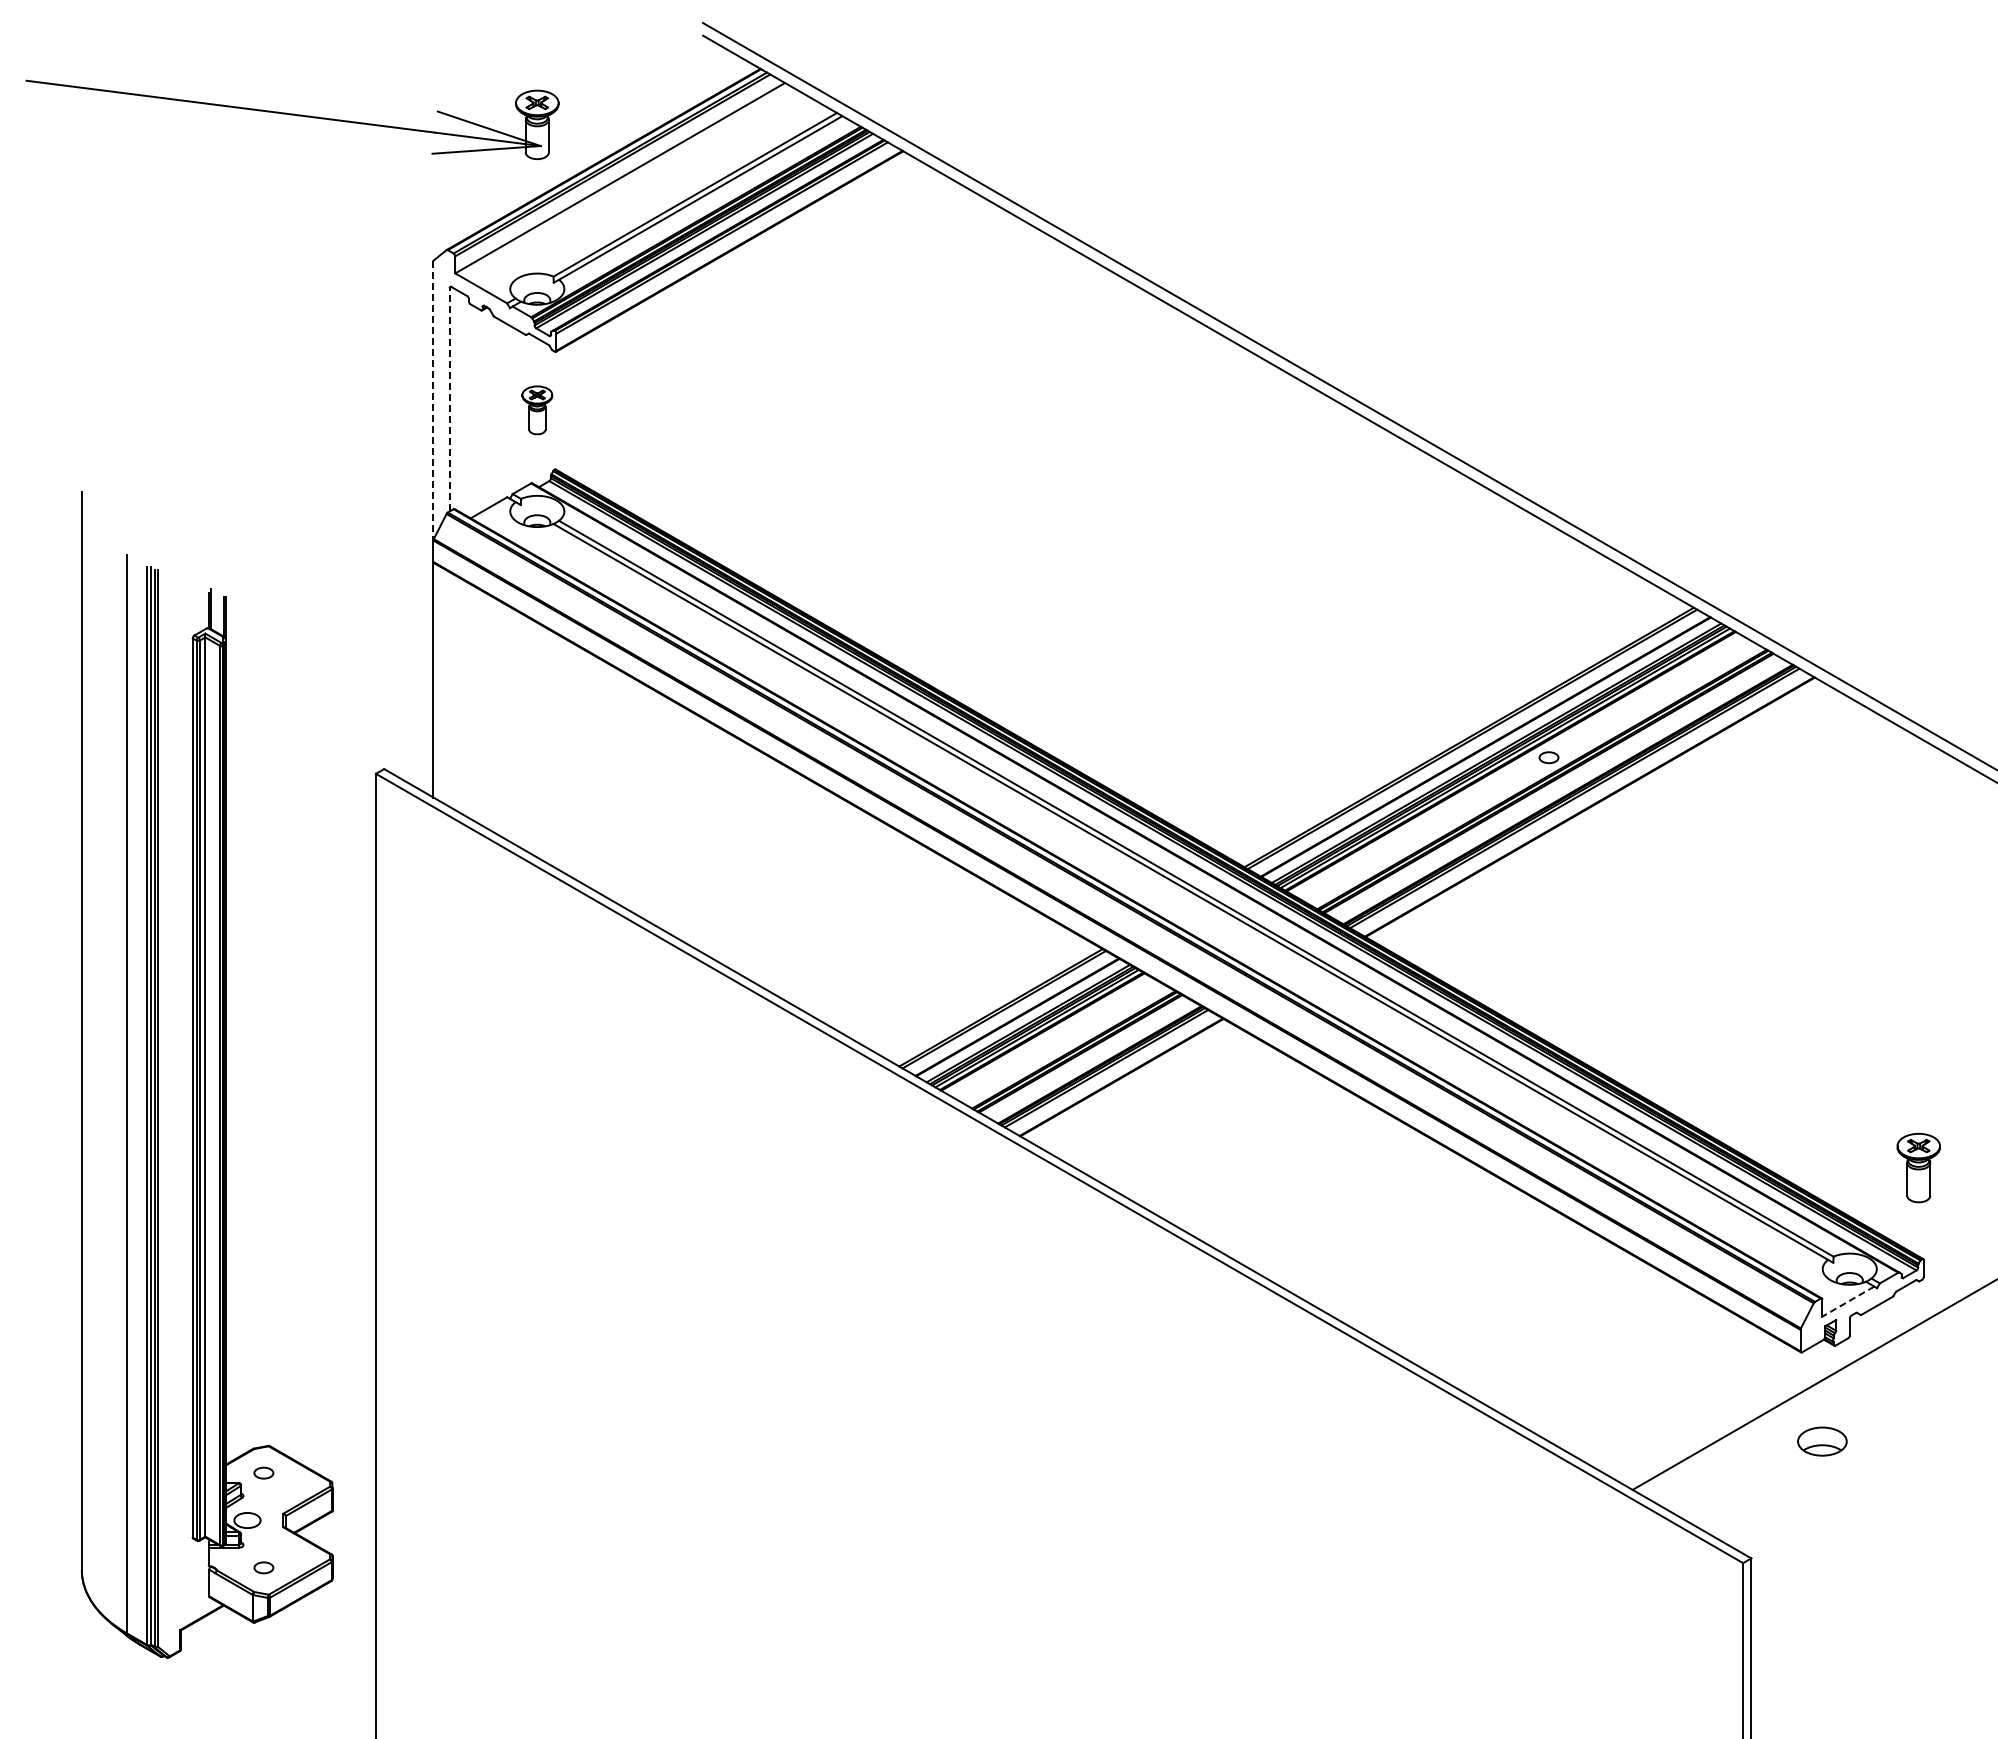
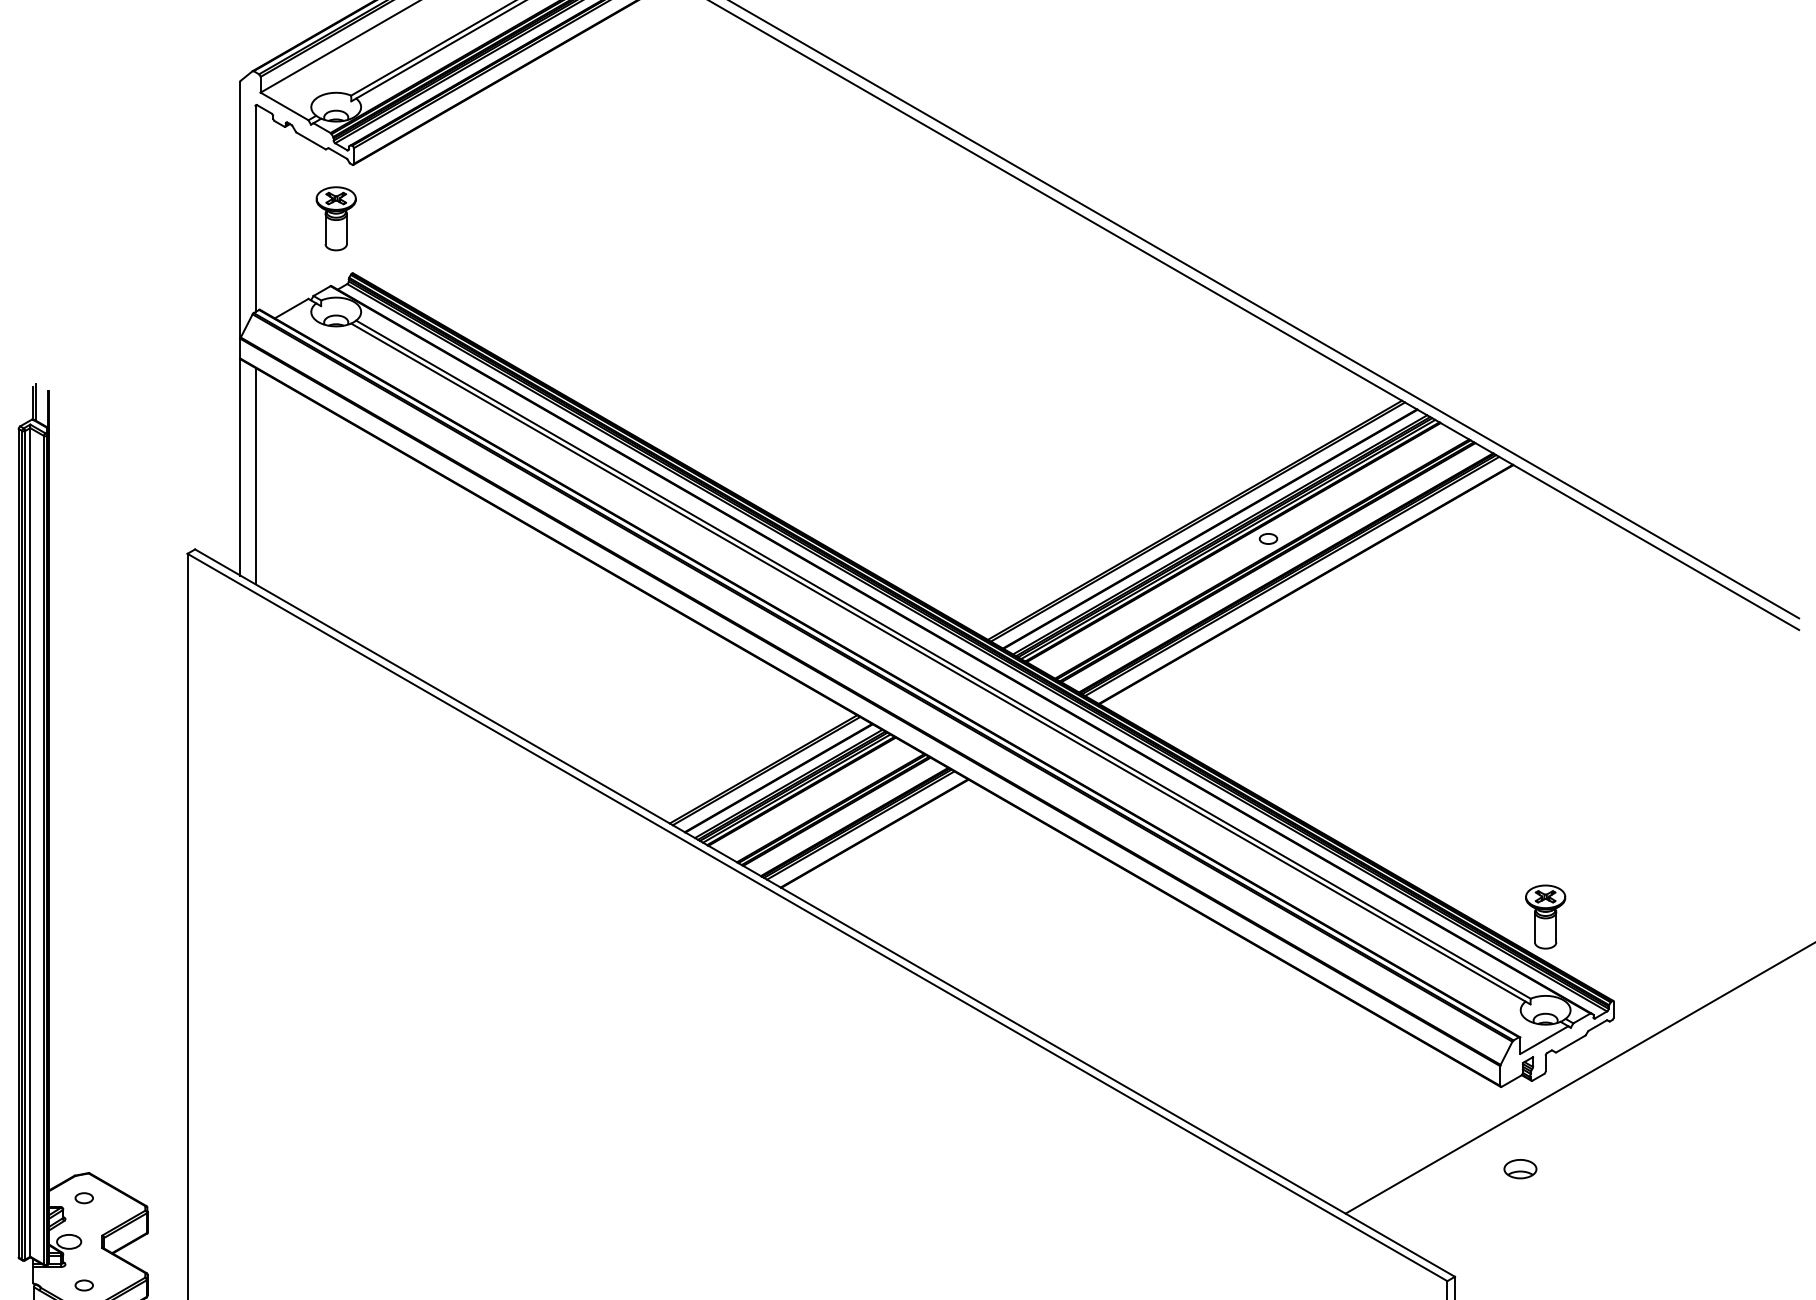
line: (449, 399) -> (255, 208), dashed -> solid
line: (433, 401) -> (240, 210), dashed -> solid
part: (537, 410) -> (336, 218), size x1.43
line: (449, 689) -> (255, 476), added
part: (1918, 1167) -> (1545, 916), moved
line: (1848, 1301) -> (1544, 1040), dashed -> solid
part: (1822, 1441) -> (1520, 1169), size x0.71

